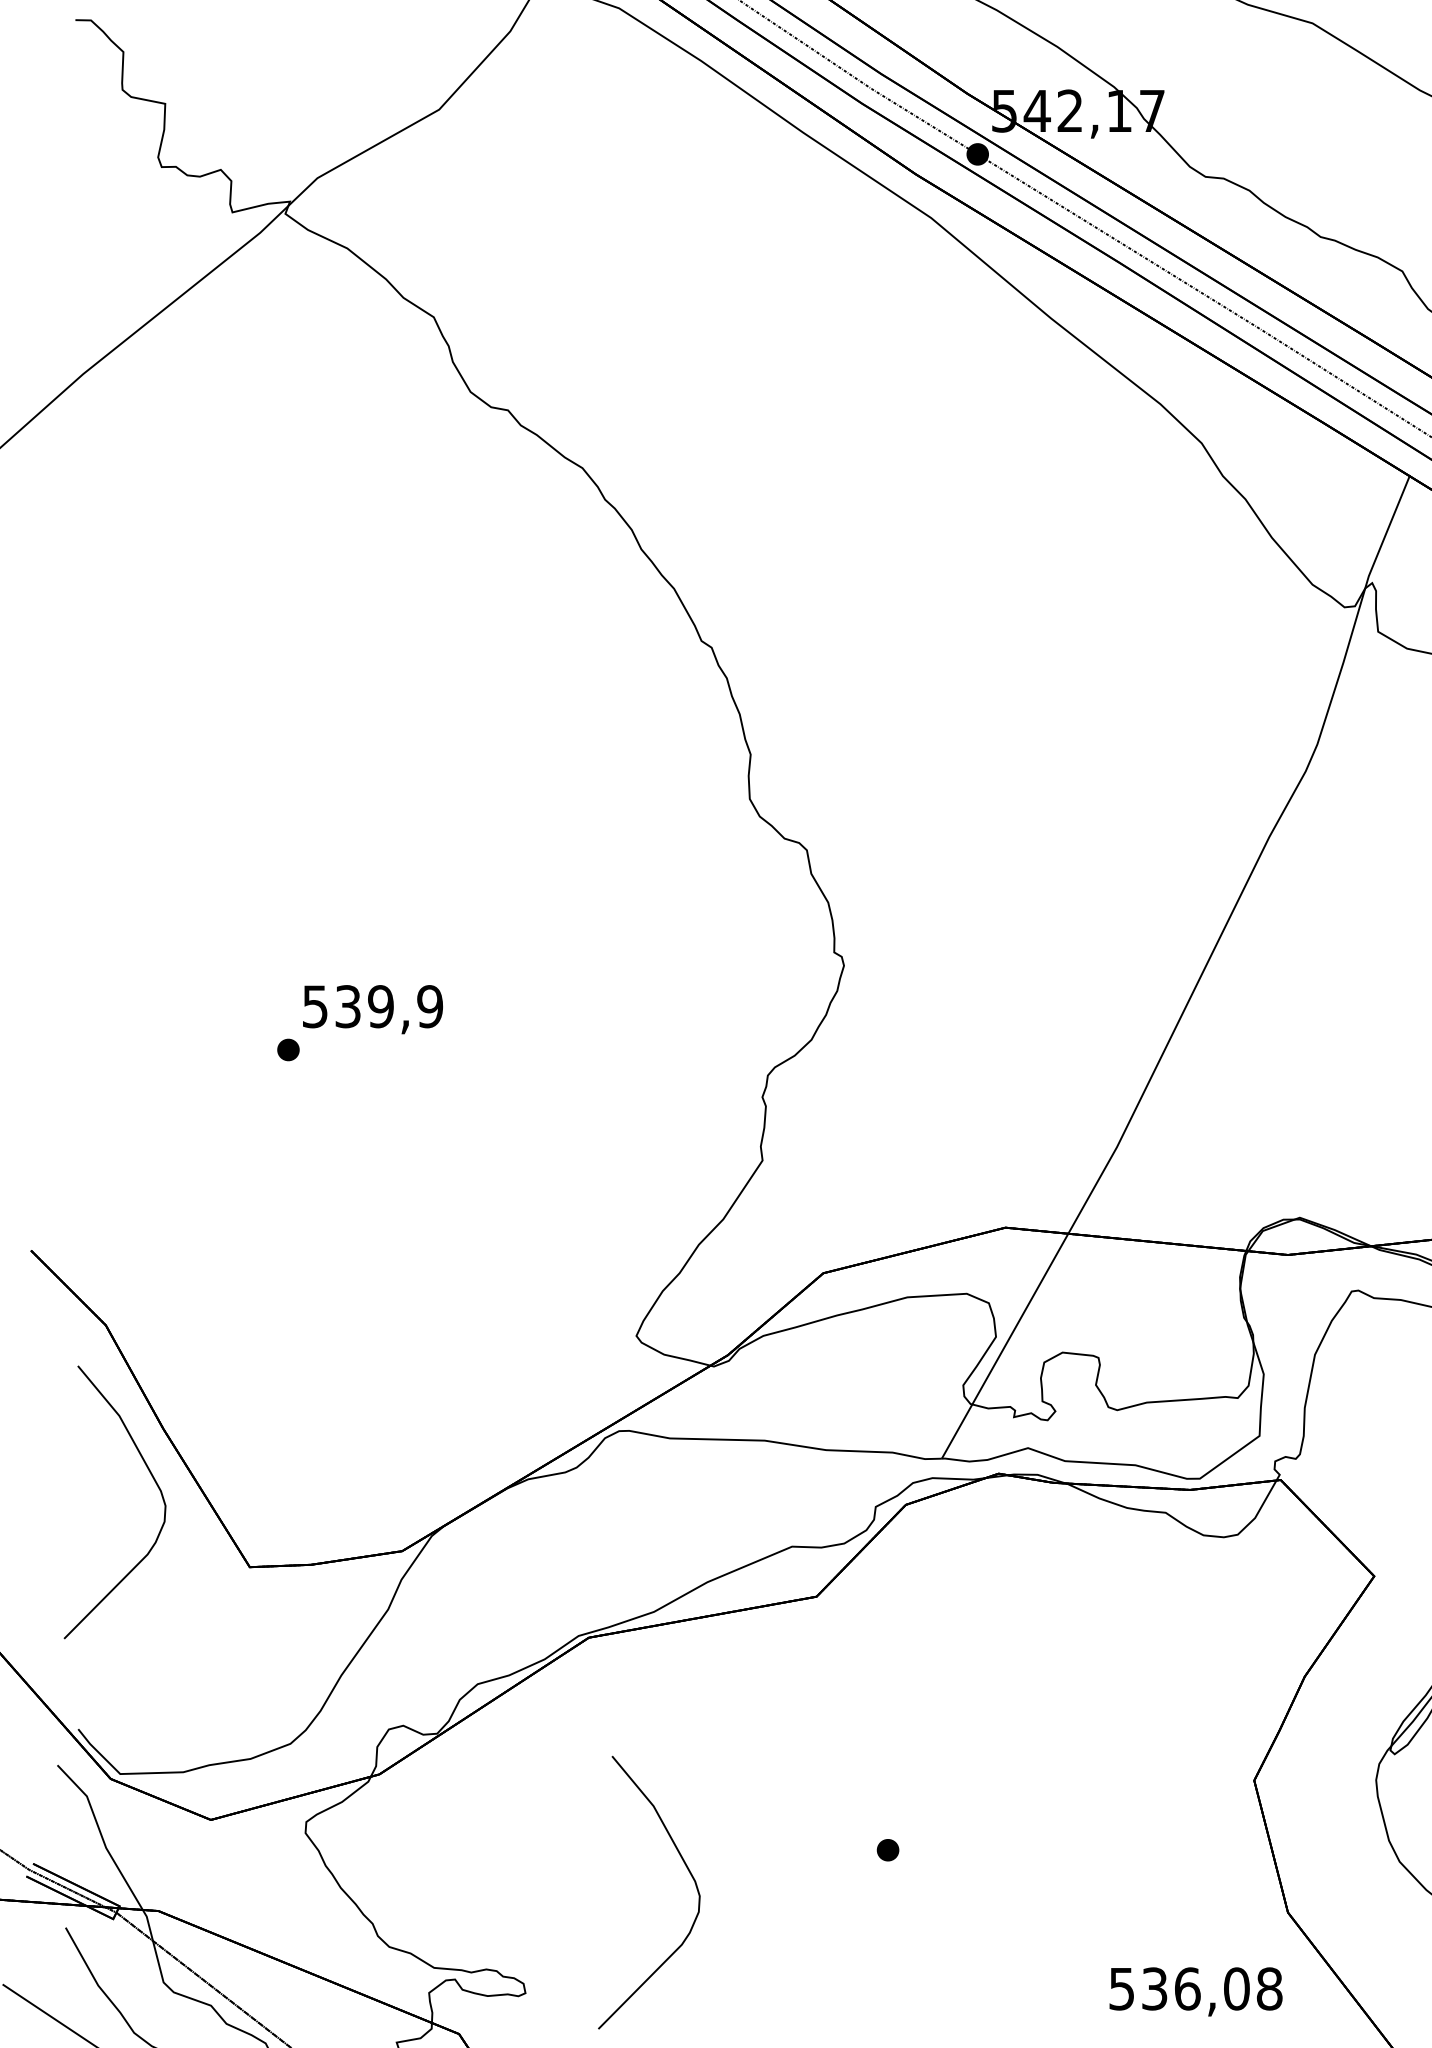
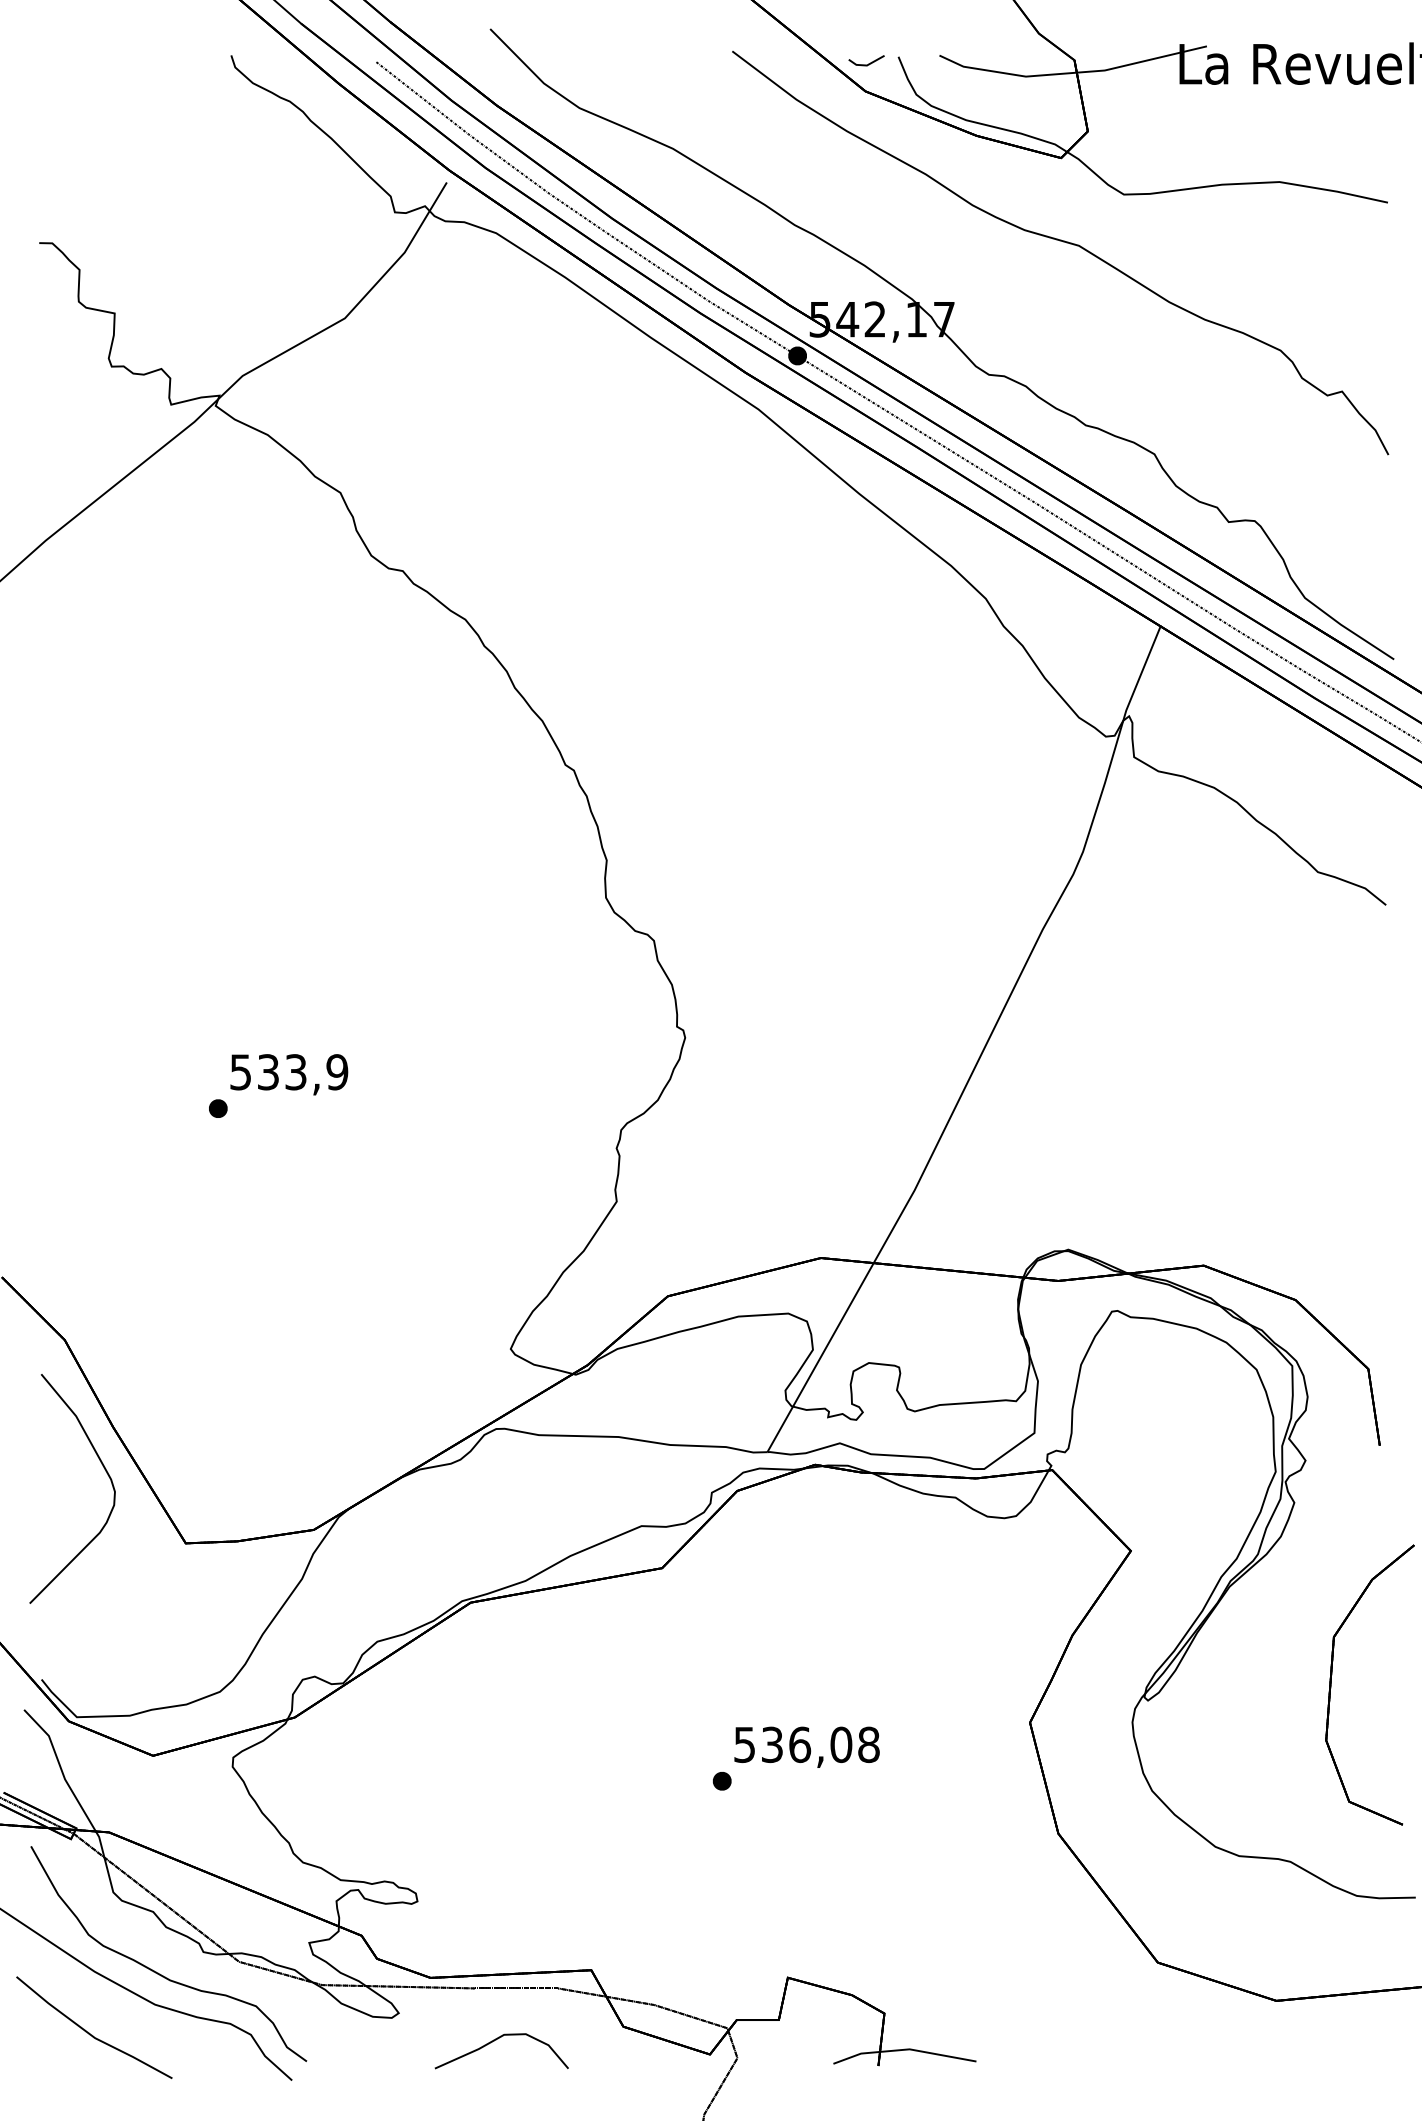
text: (380, 1006) -> (295, 1072), 539,9 -> 533,9
curve: (688, 1871) -> (554, 1799), removed
text: (1195, 1990) -> (806, 1746), moved

